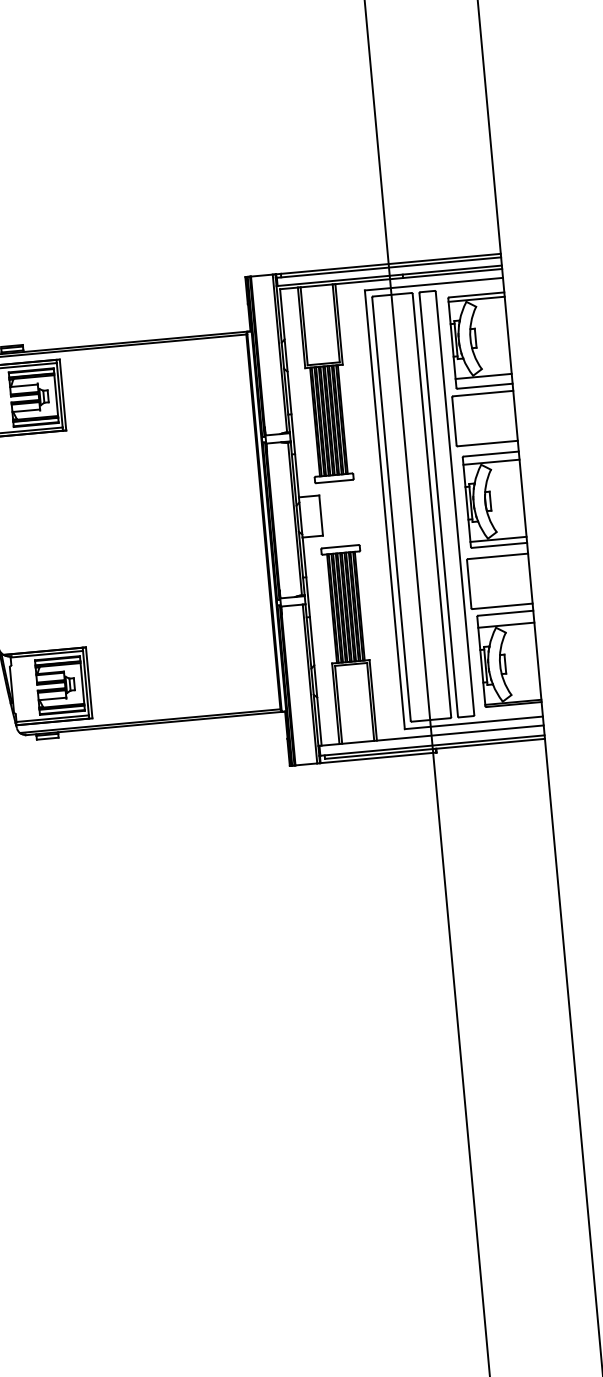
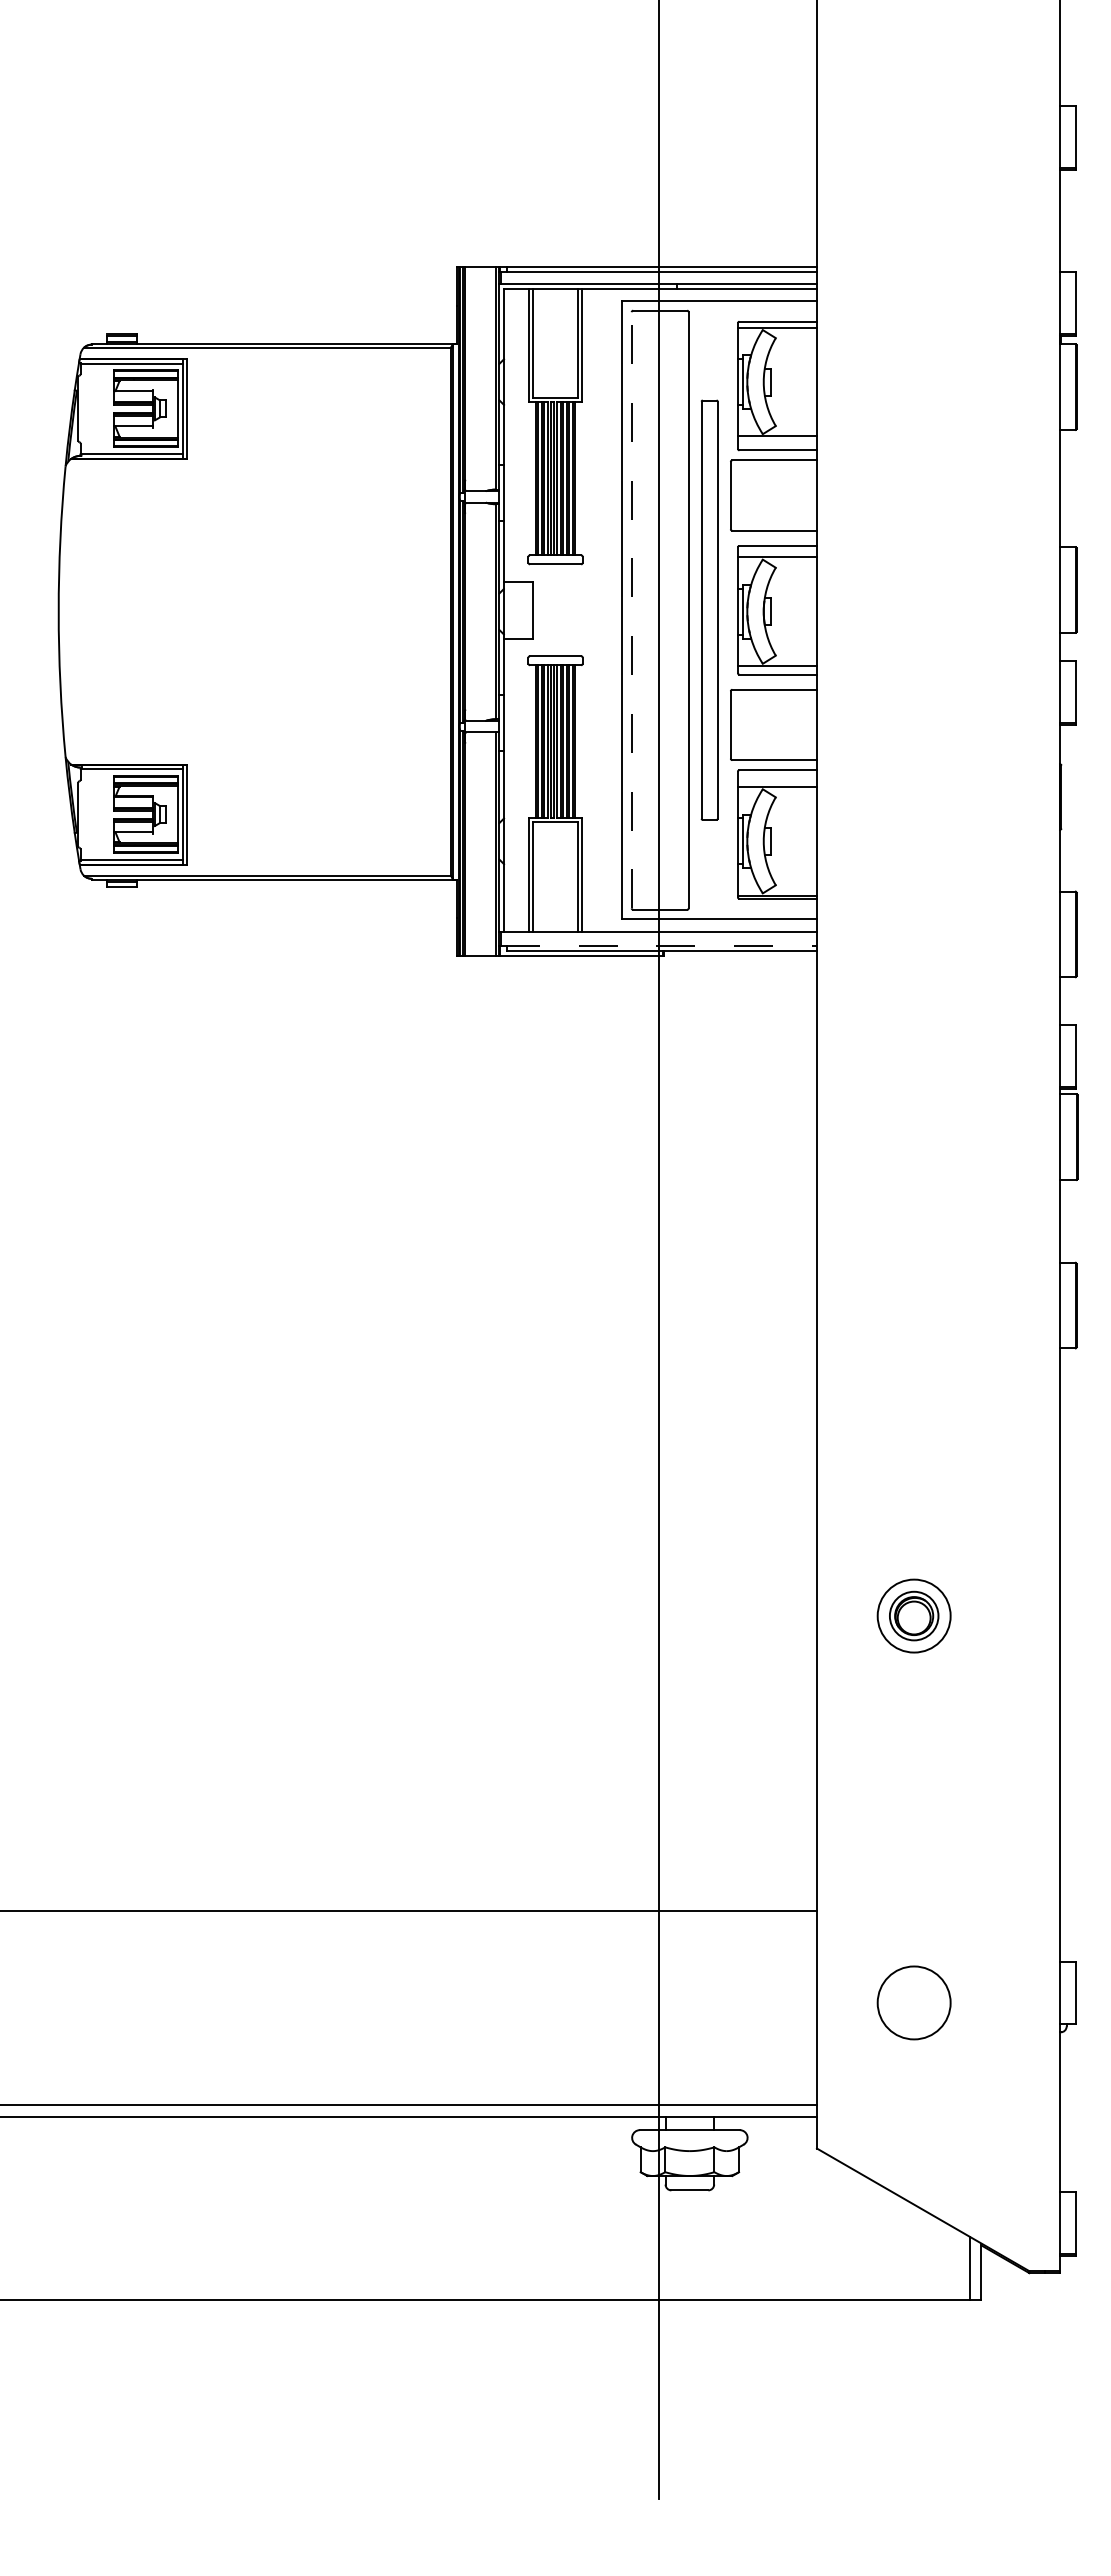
part: (446, 503) -> (709, 609), size x0.7
line: (391, 508) -> (631, 609), solid -> dashed
line: (432, 745) -> (659, 945), solid -> dashed

